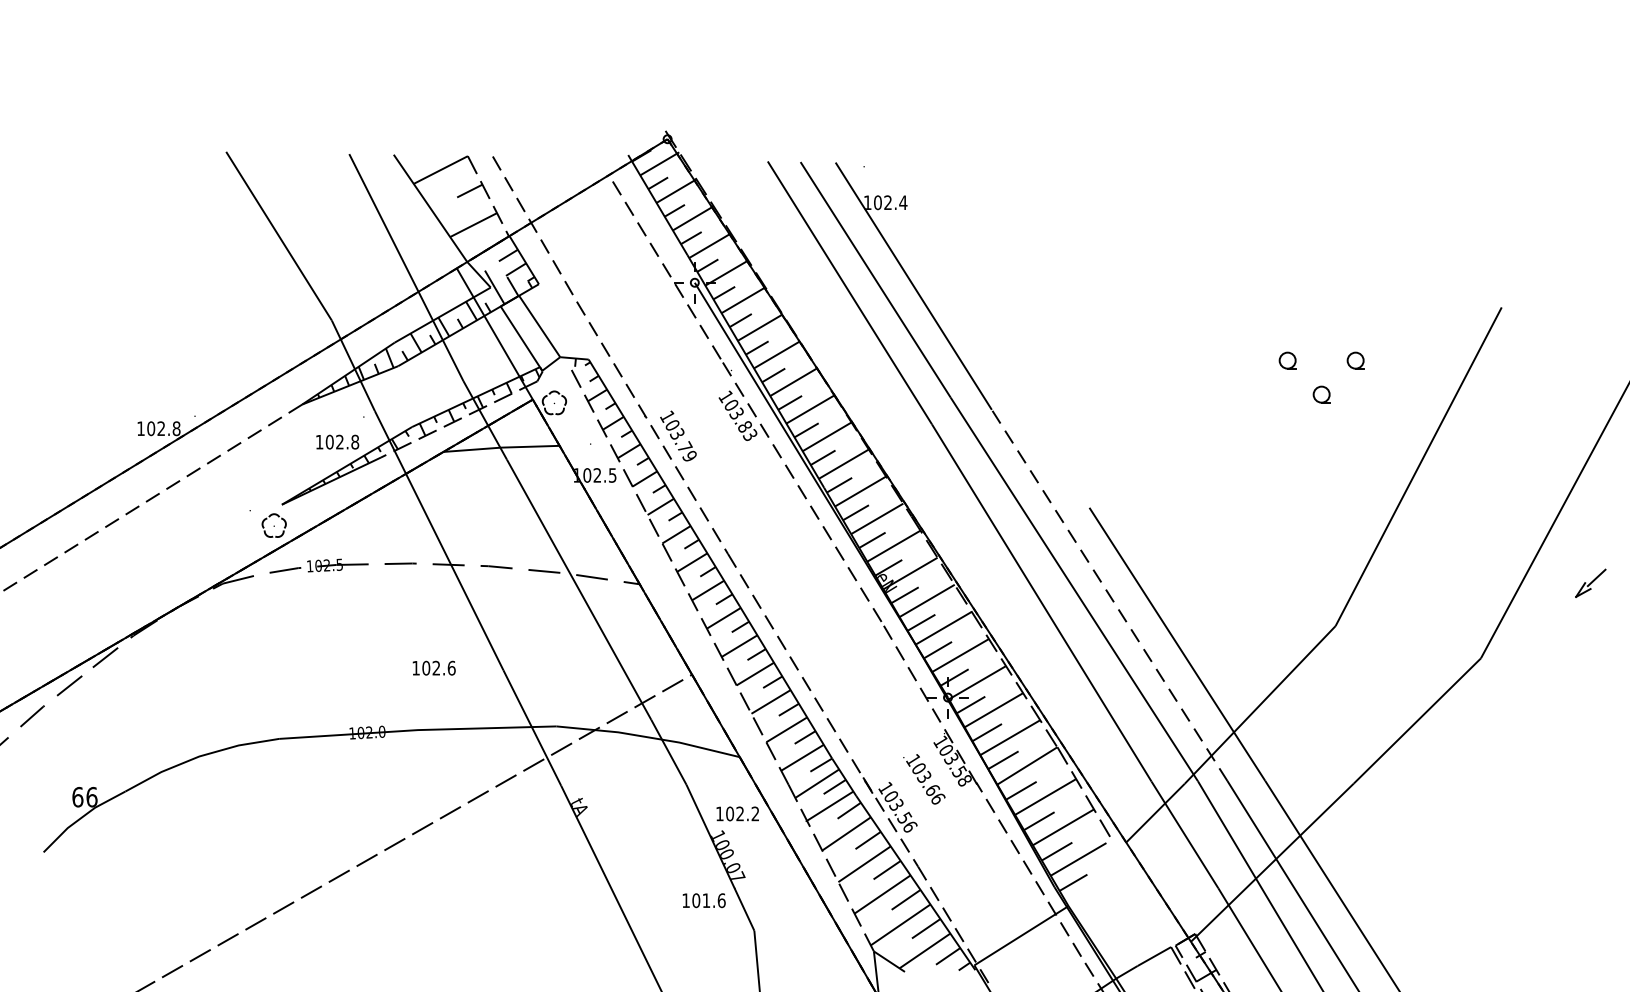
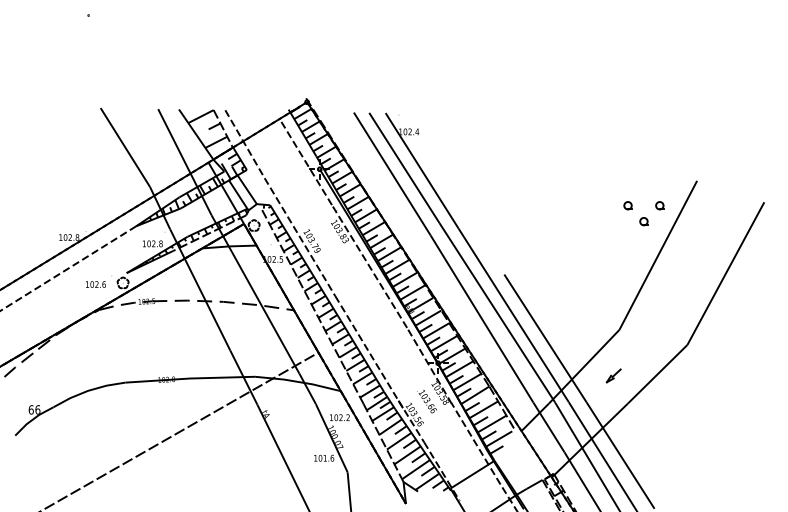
part: (1320, 377) -> (643, 213), moved
part: (1590, 582) -> (613, 375), moved
line: (1109, 595) -> (513, 315), dashed -> solid
text: (433, 668) -> (95, 284), moved

